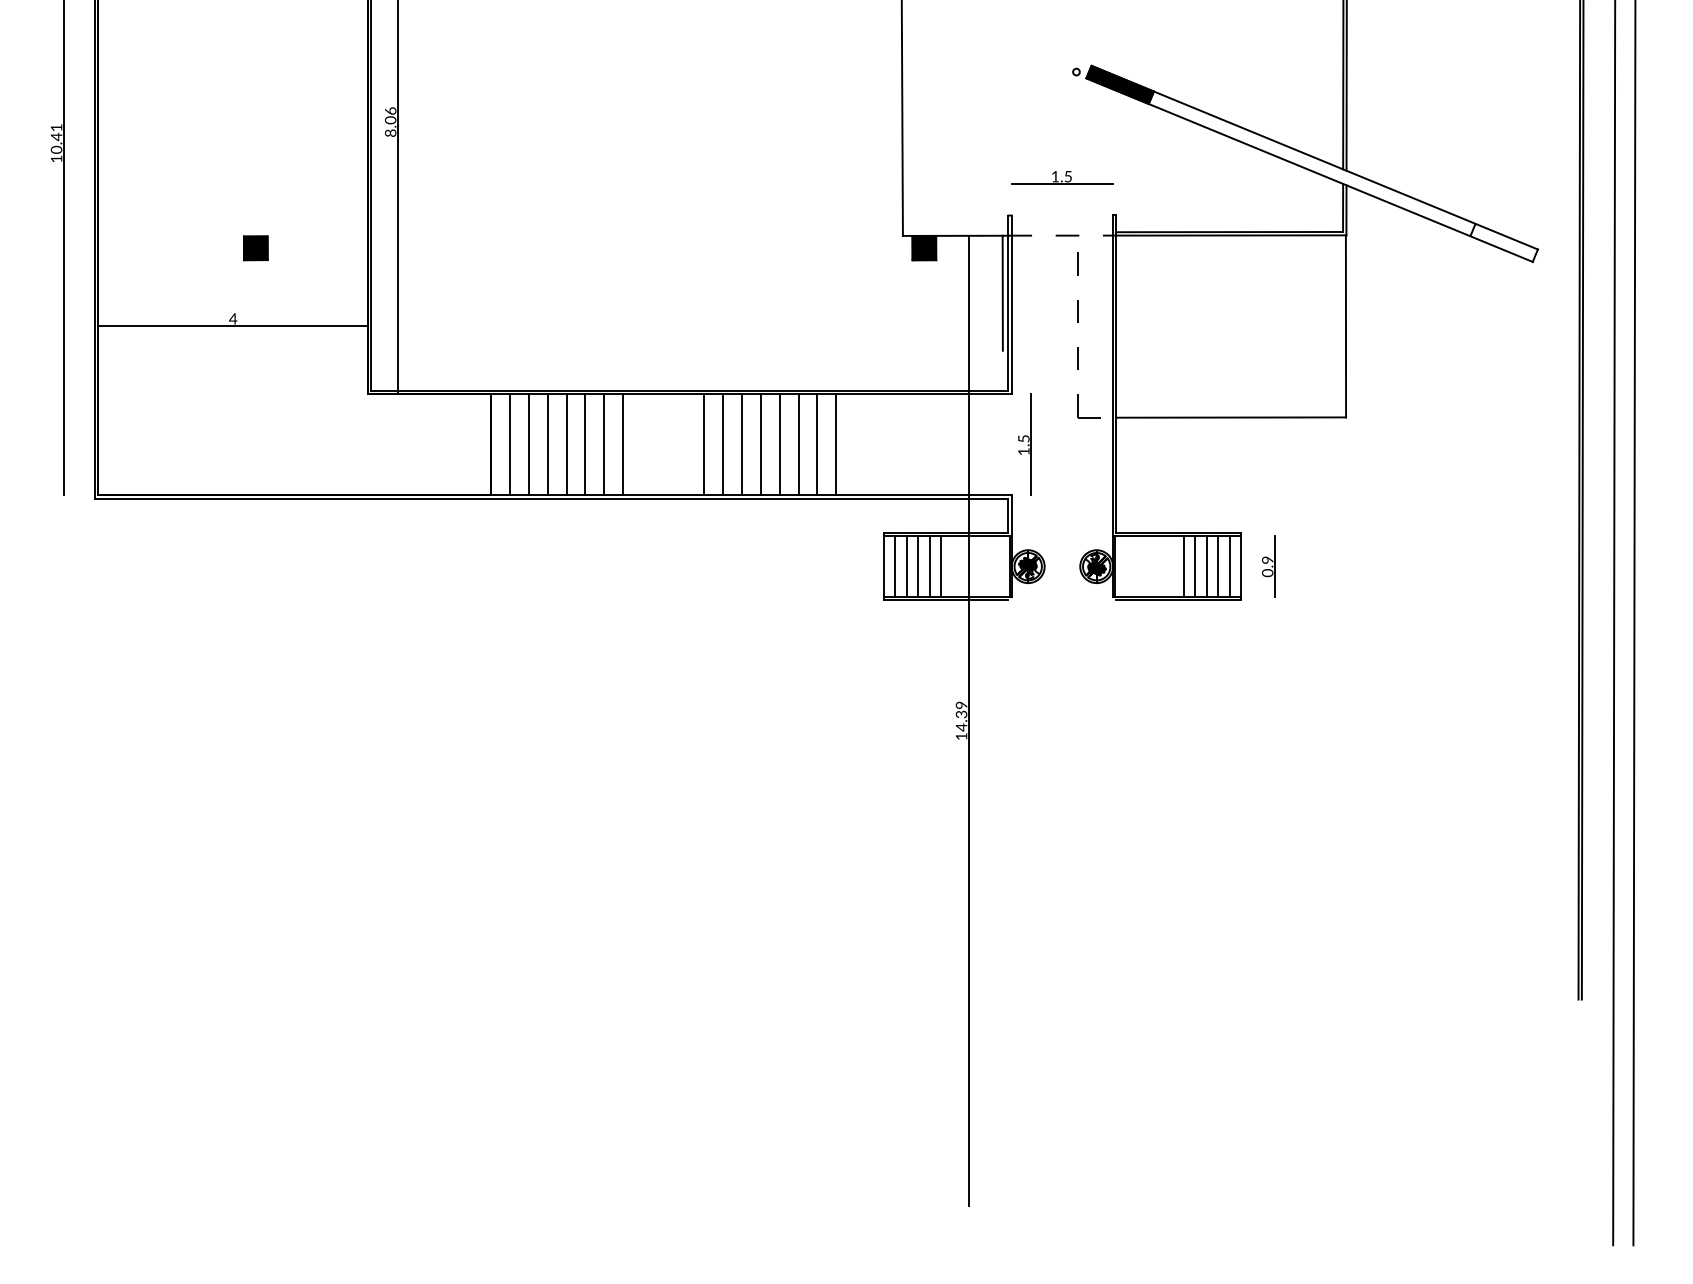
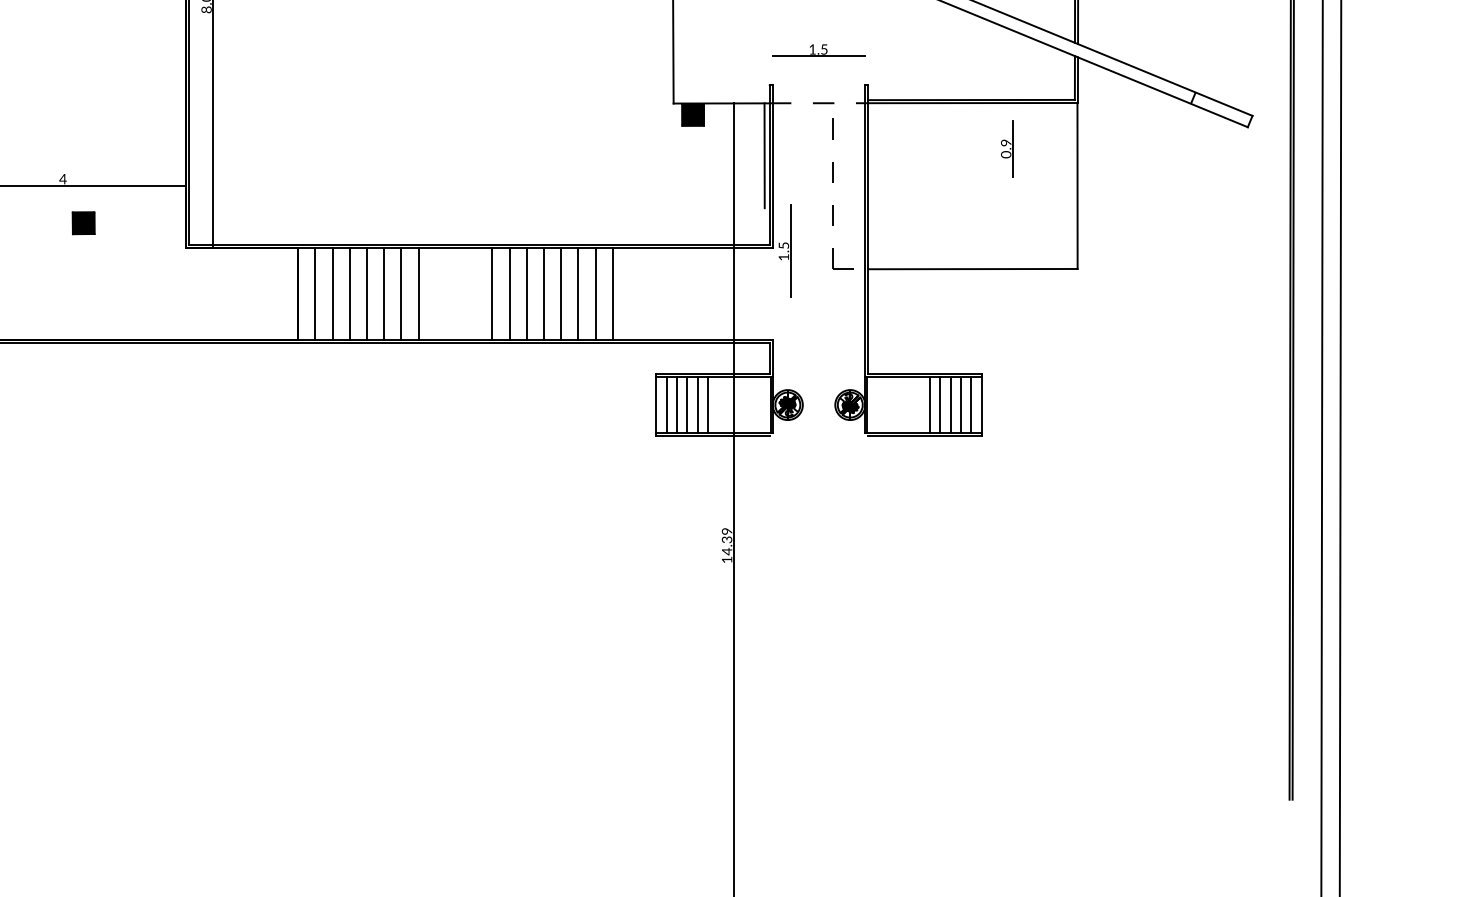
part: (255, 248) -> (83, 223), moved
part: (1024, 444) -> (784, 250), moved
part: (1268, 566) -> (1006, 148), moved

